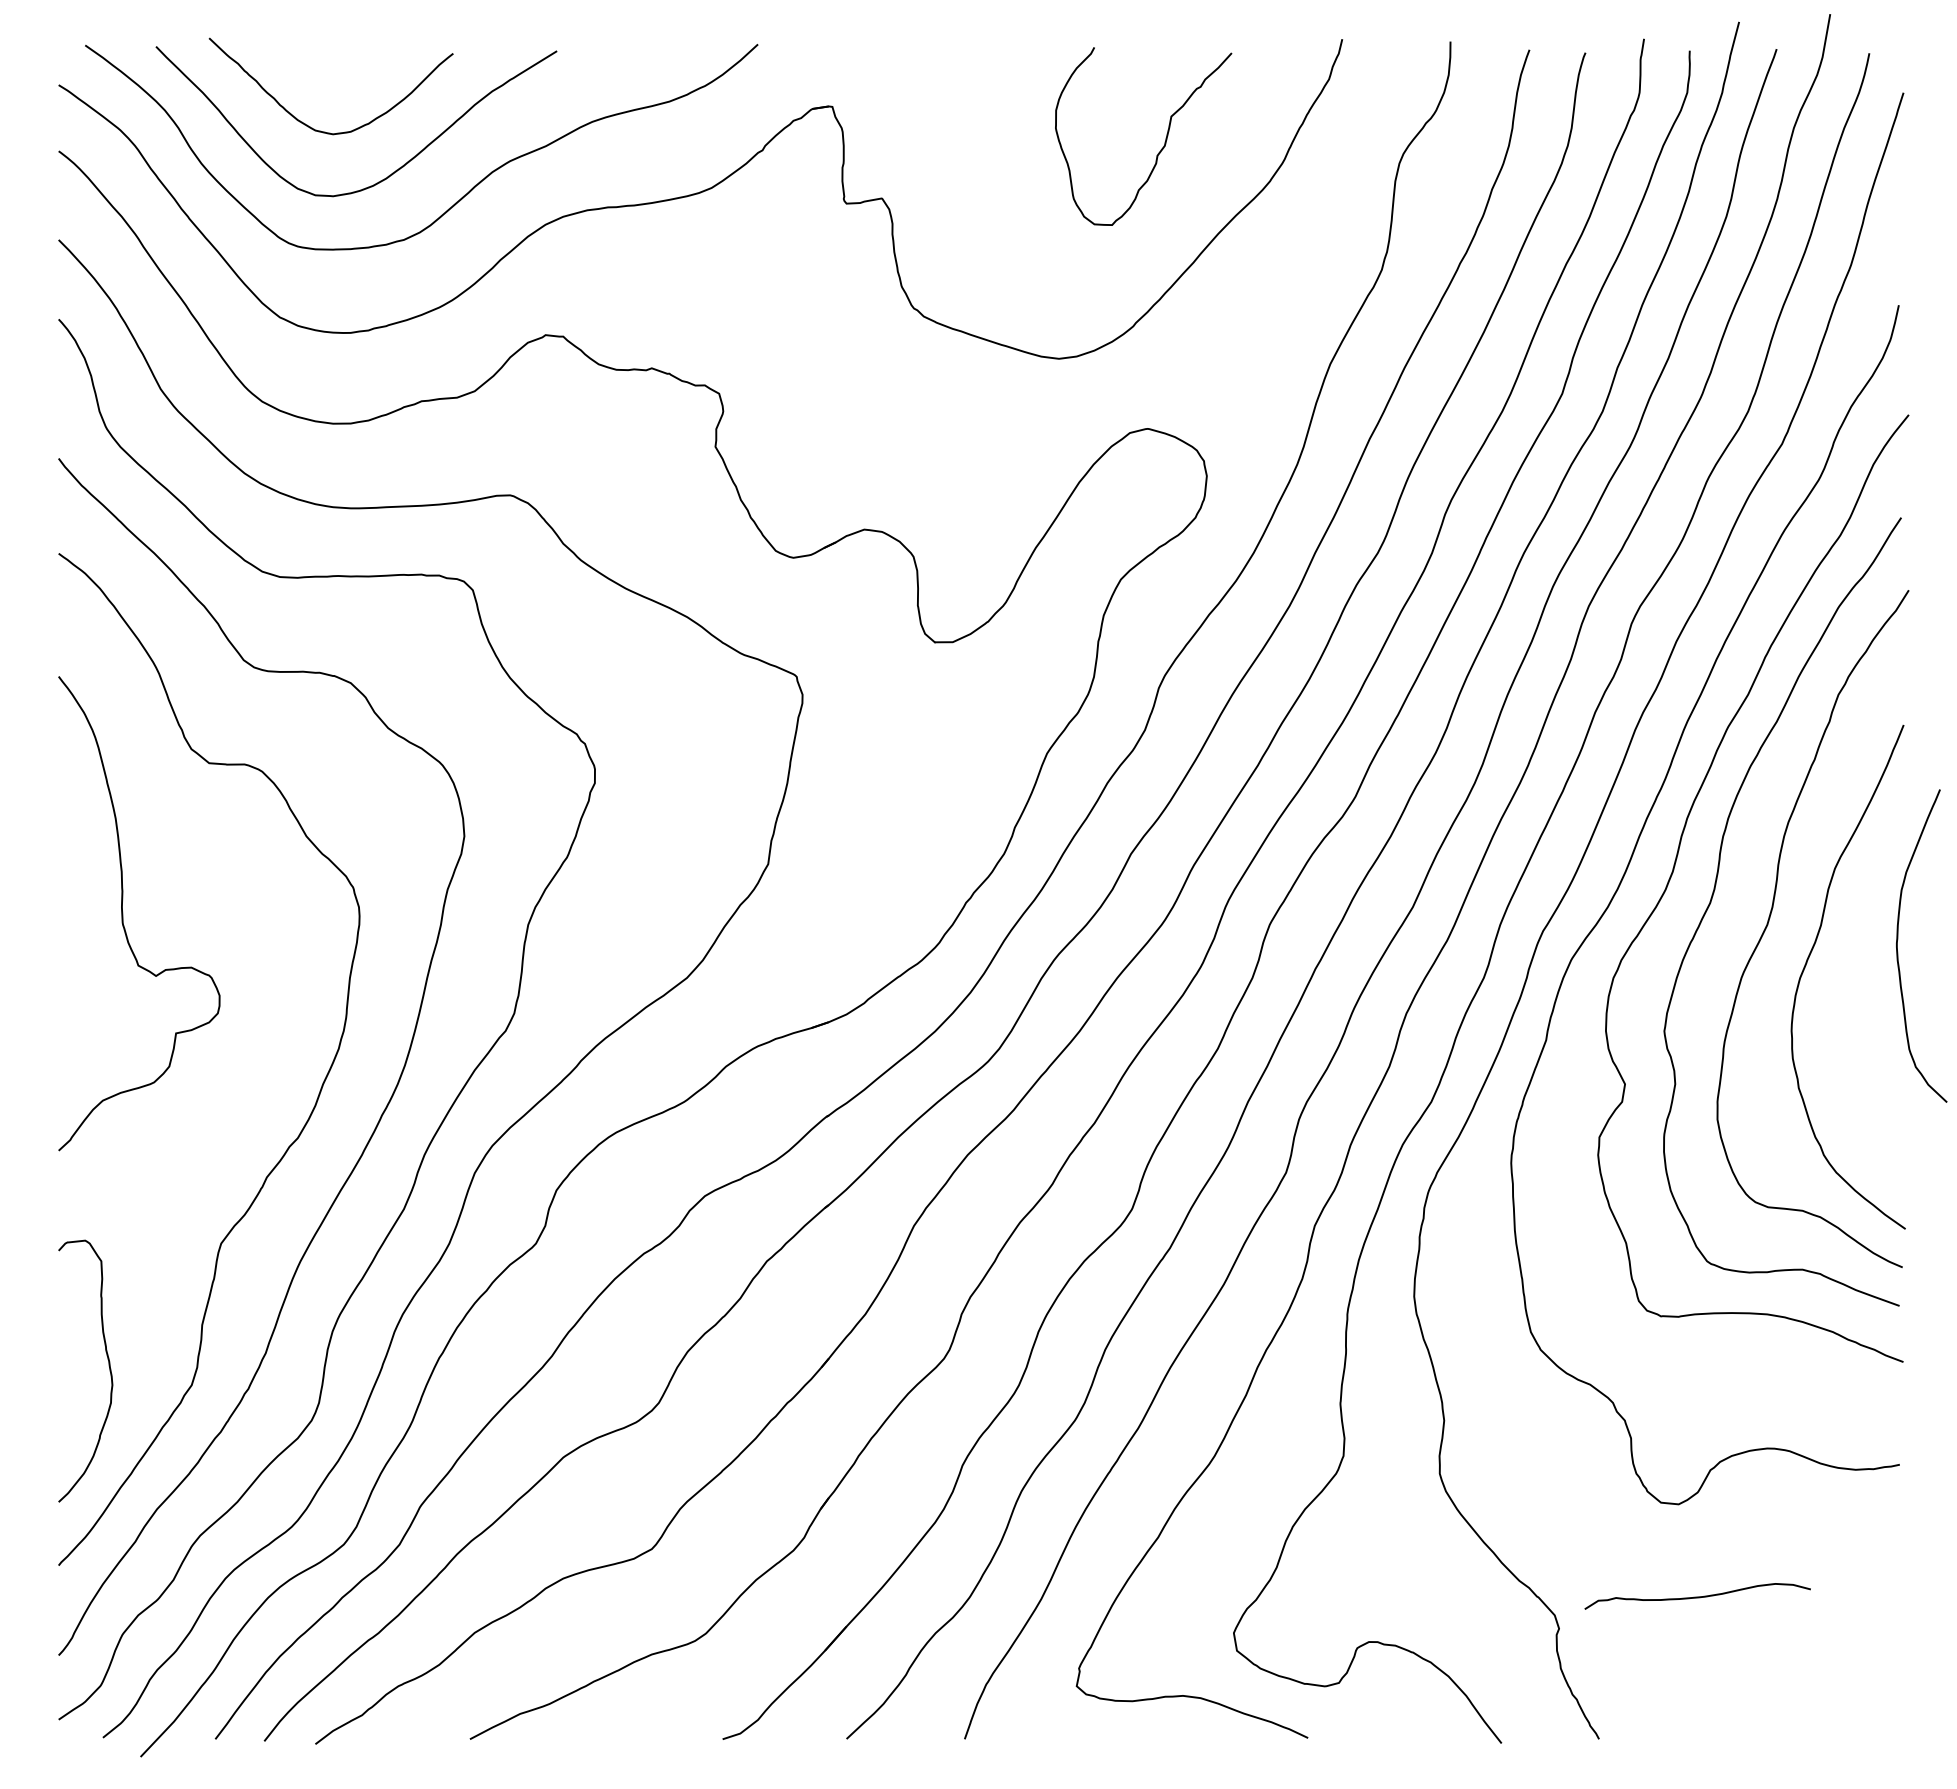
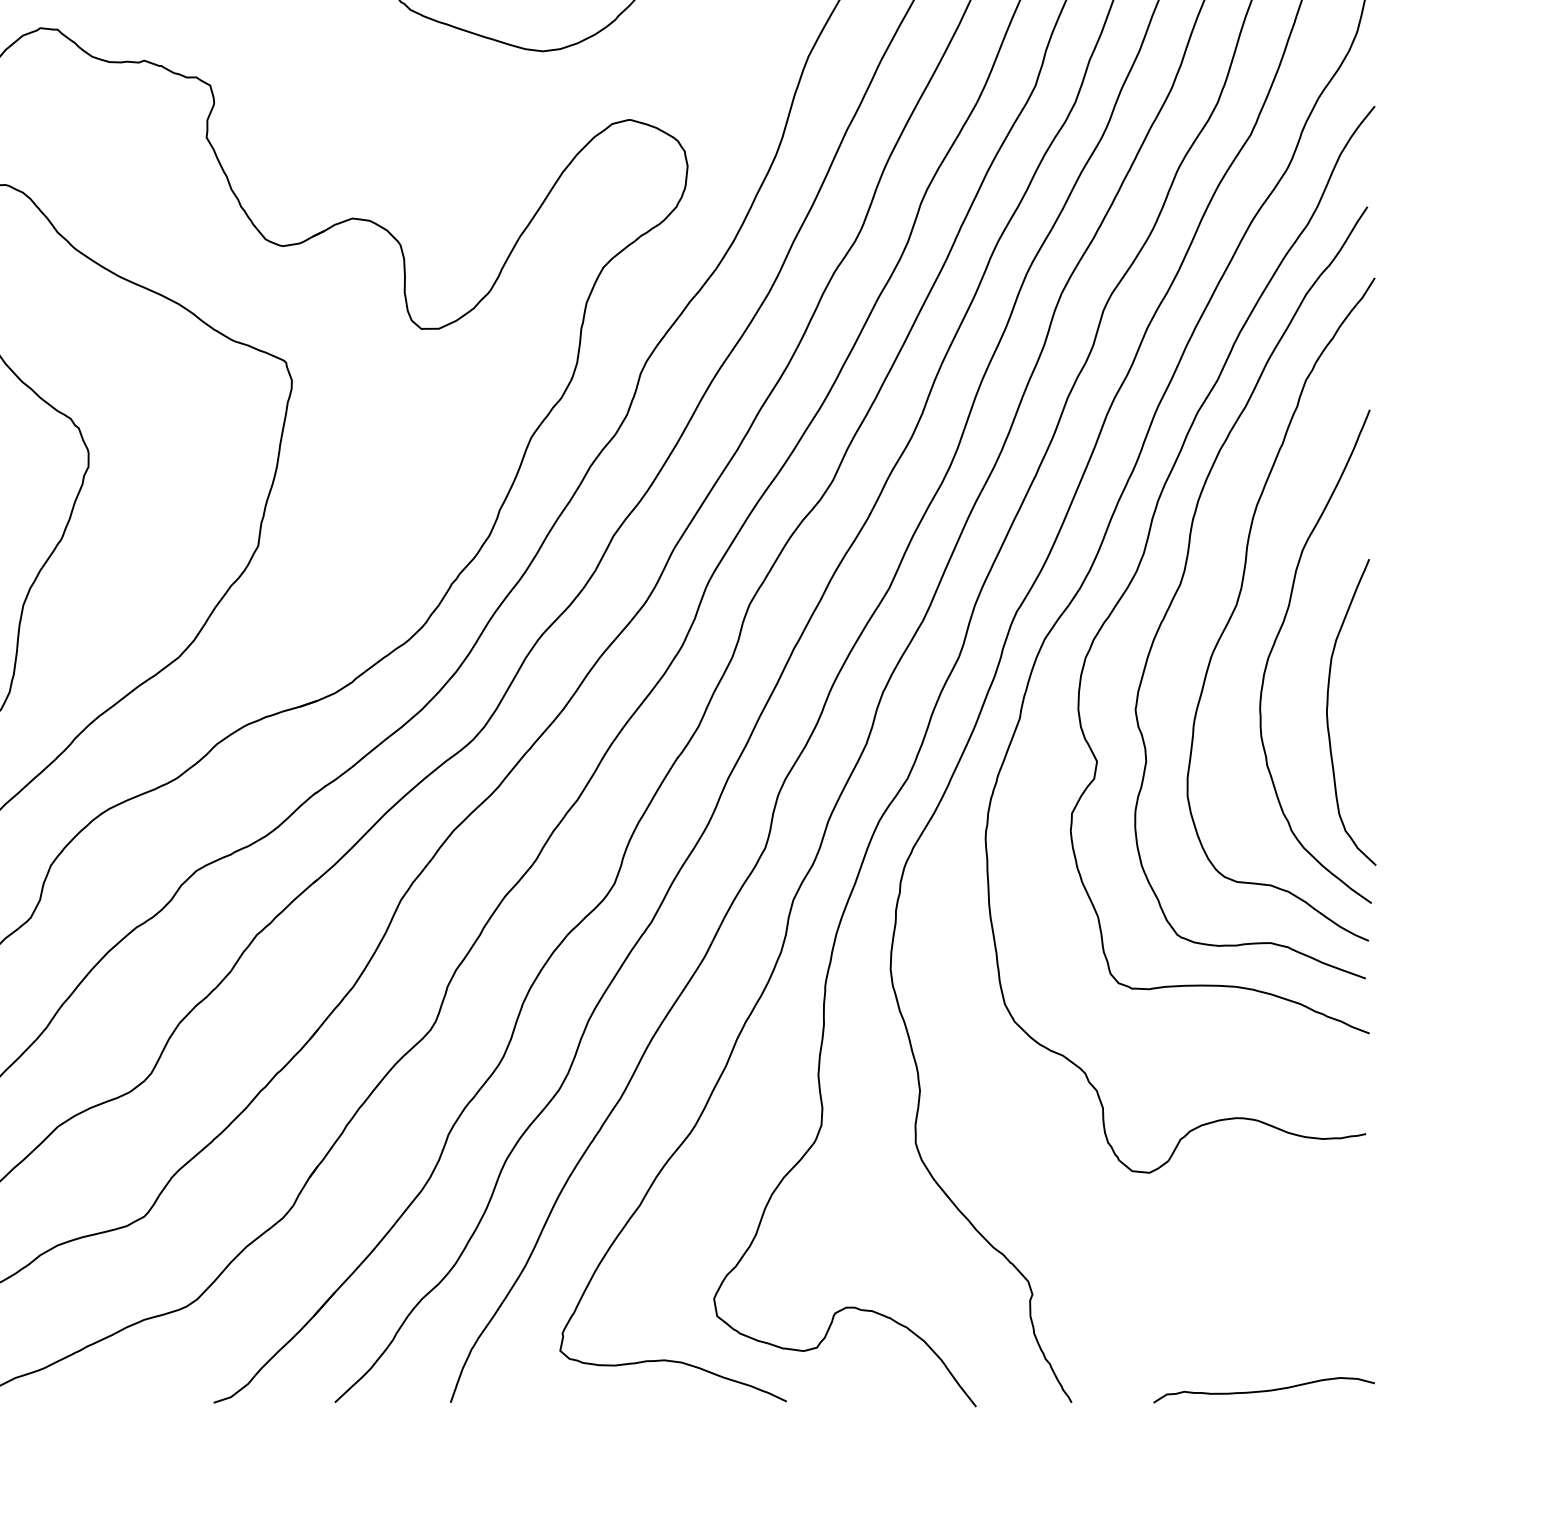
curve: (1898, 939) -> (1328, 705), moved
curve: (1697, 1596) -> (1263, 1390), moved

